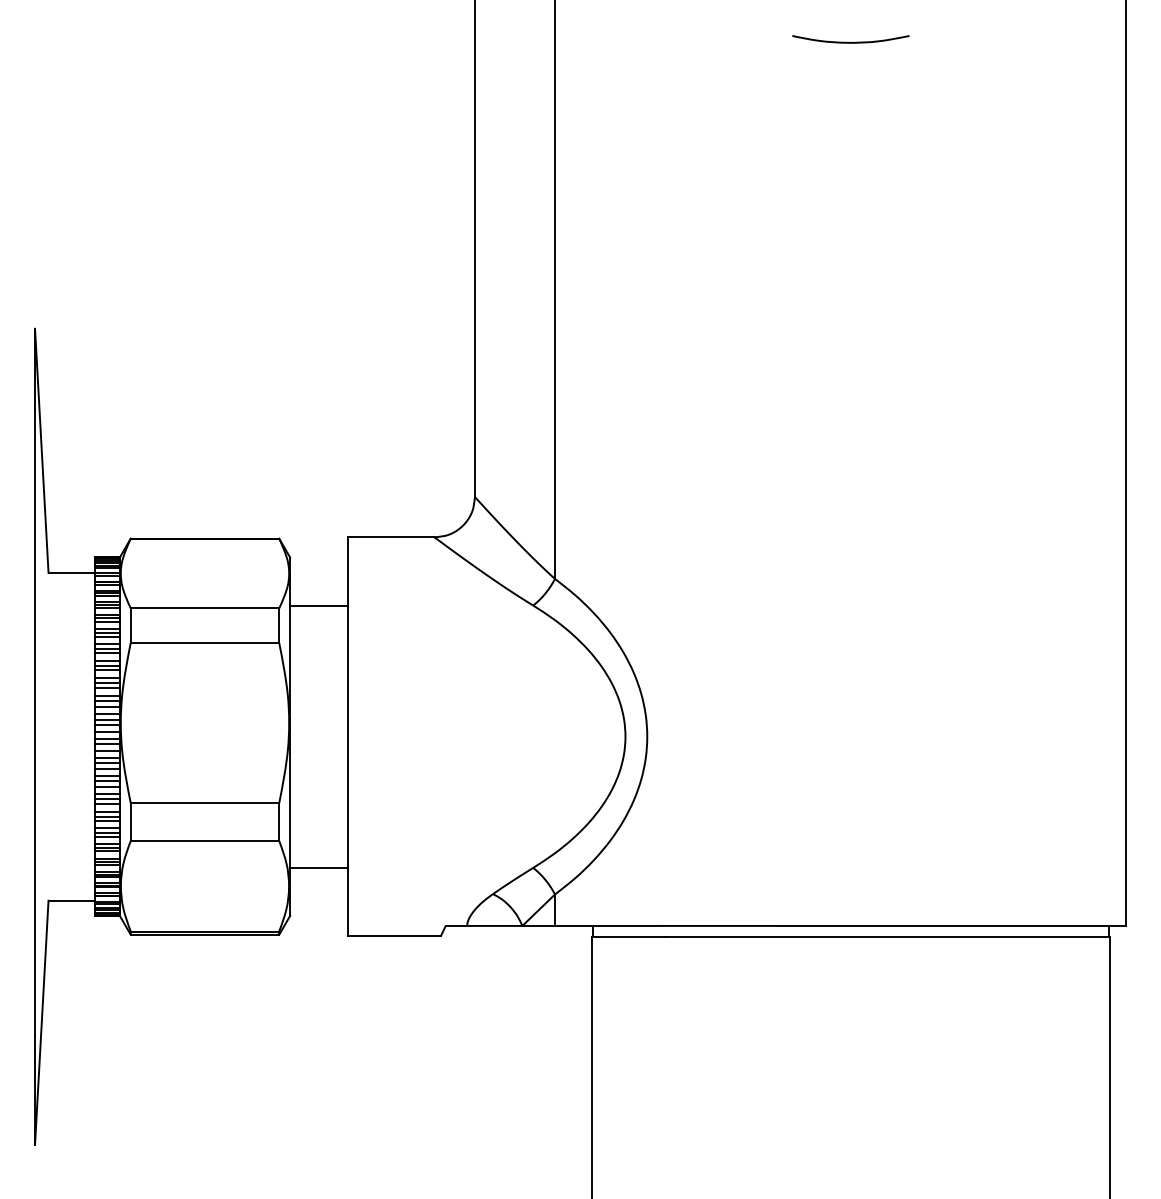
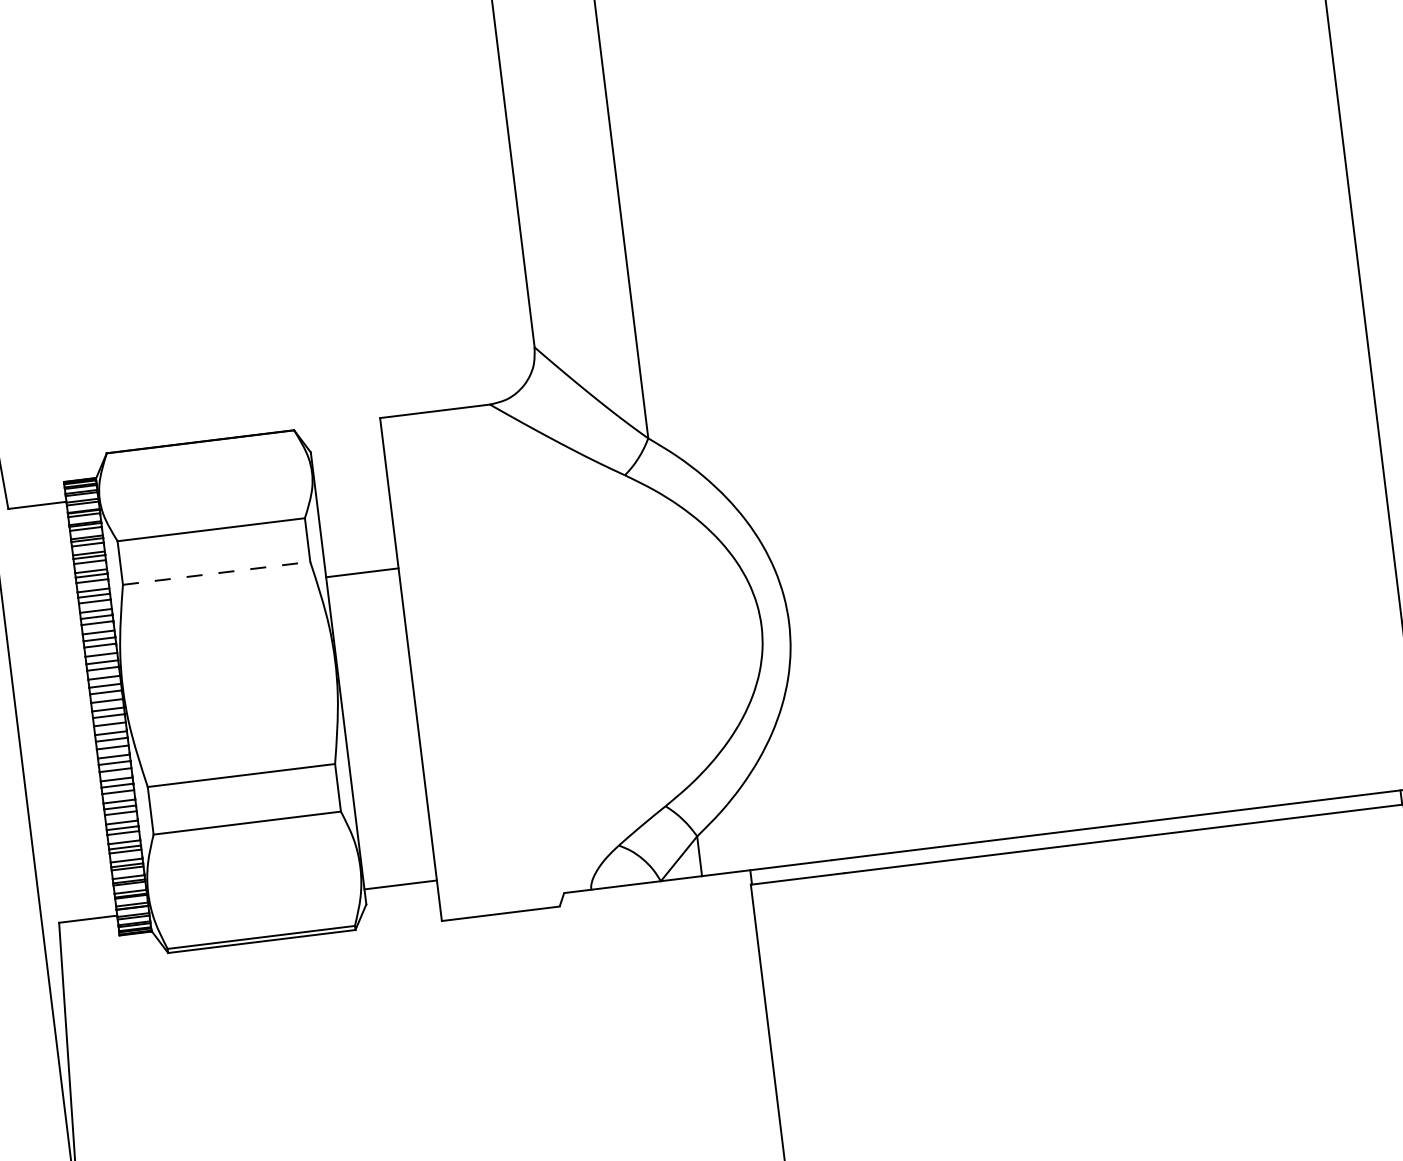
line: (318, 605) -> (361, 572), moved
line: (205, 642) -> (217, 572), solid -> dashed
line: (318, 867) -> (400, 884), moved

